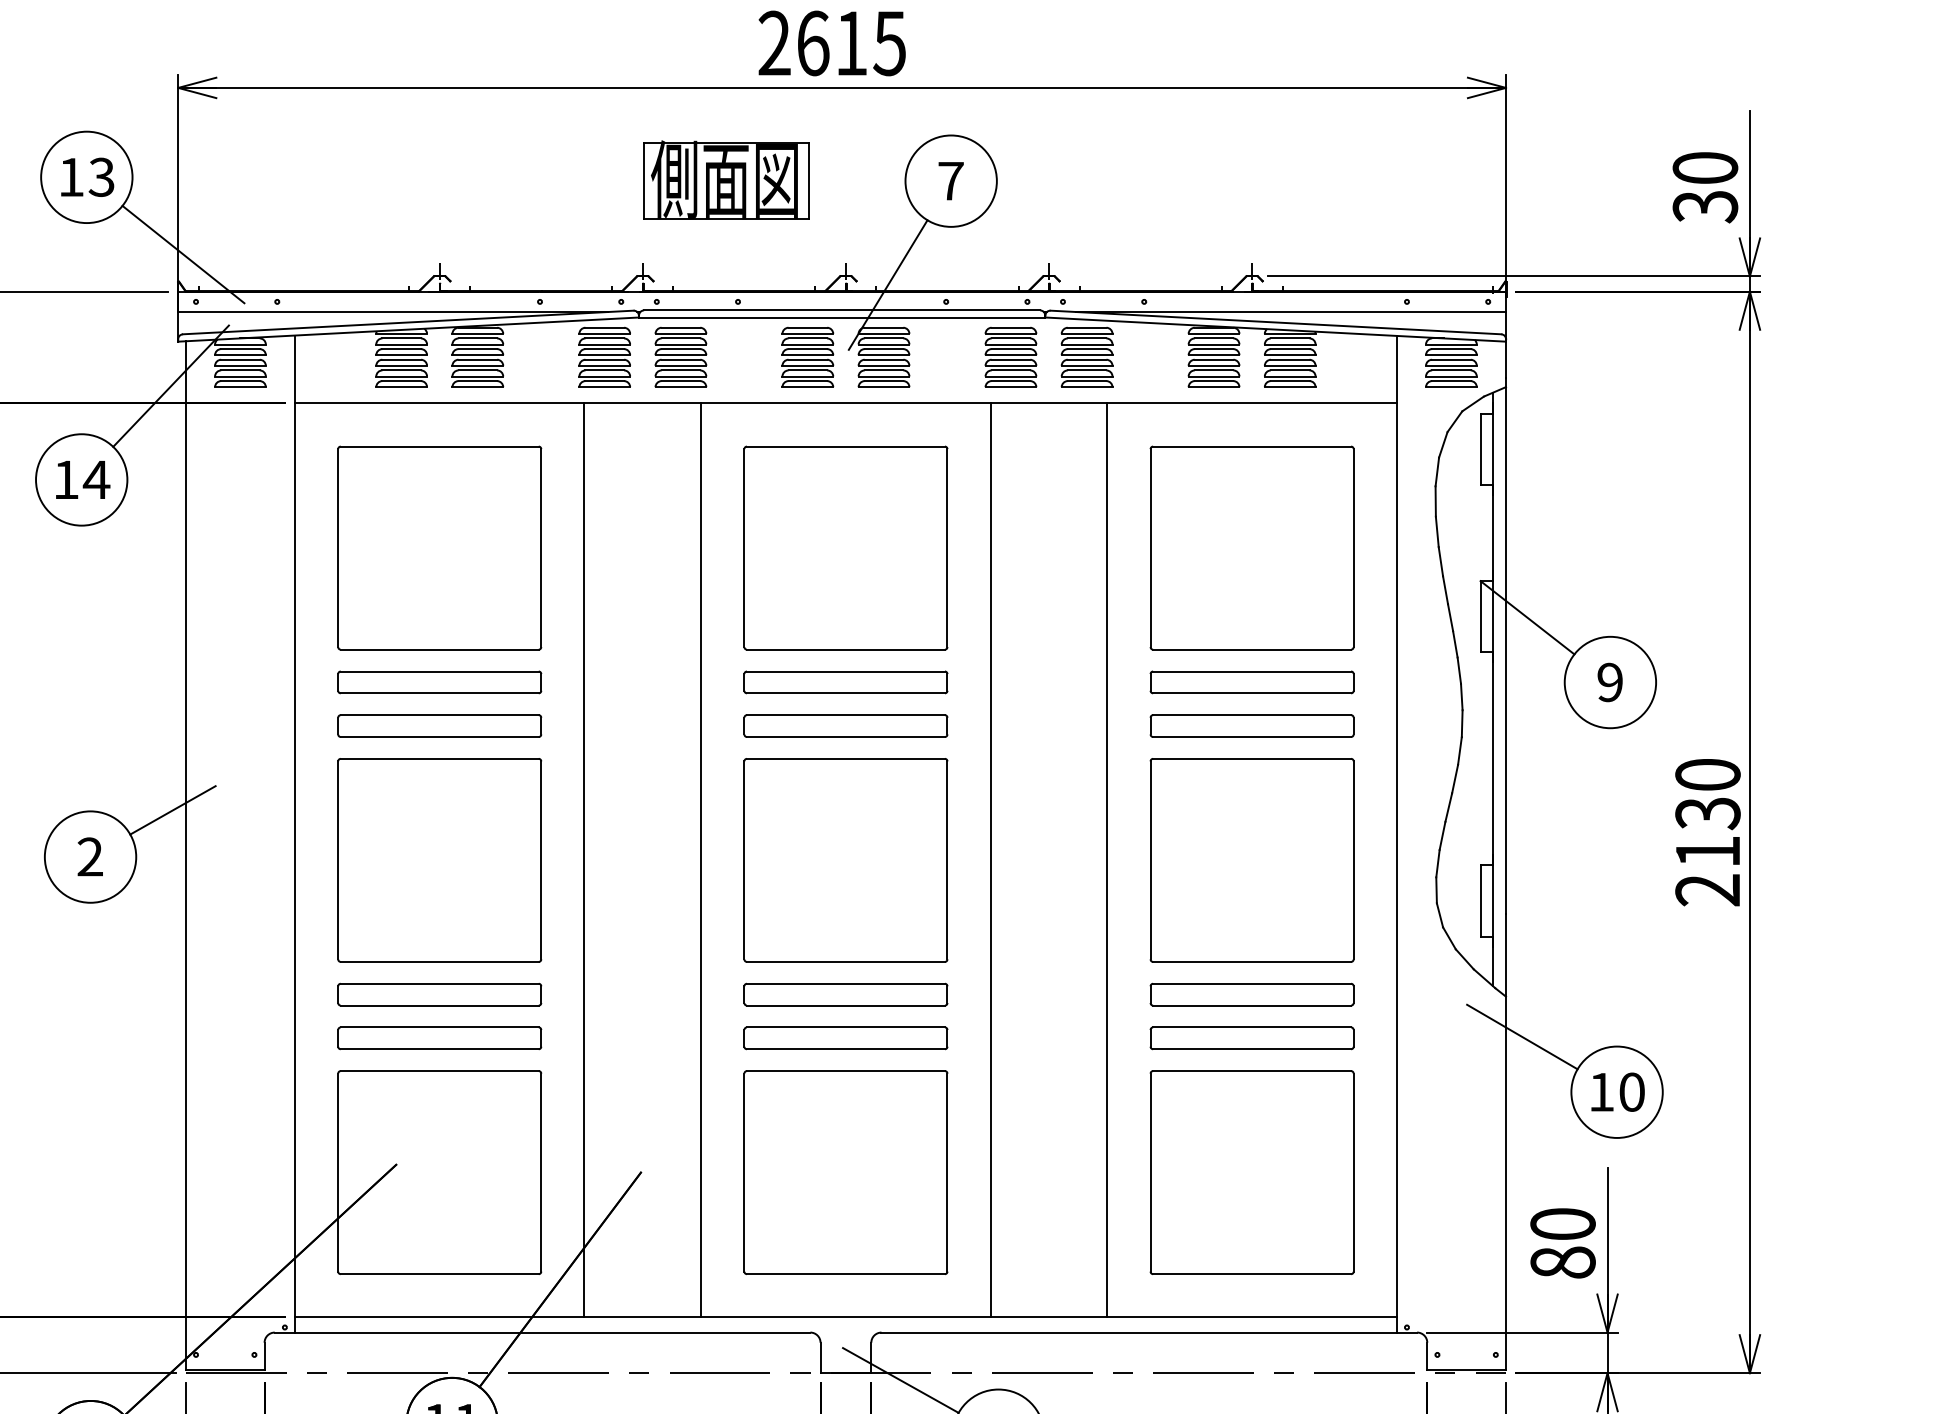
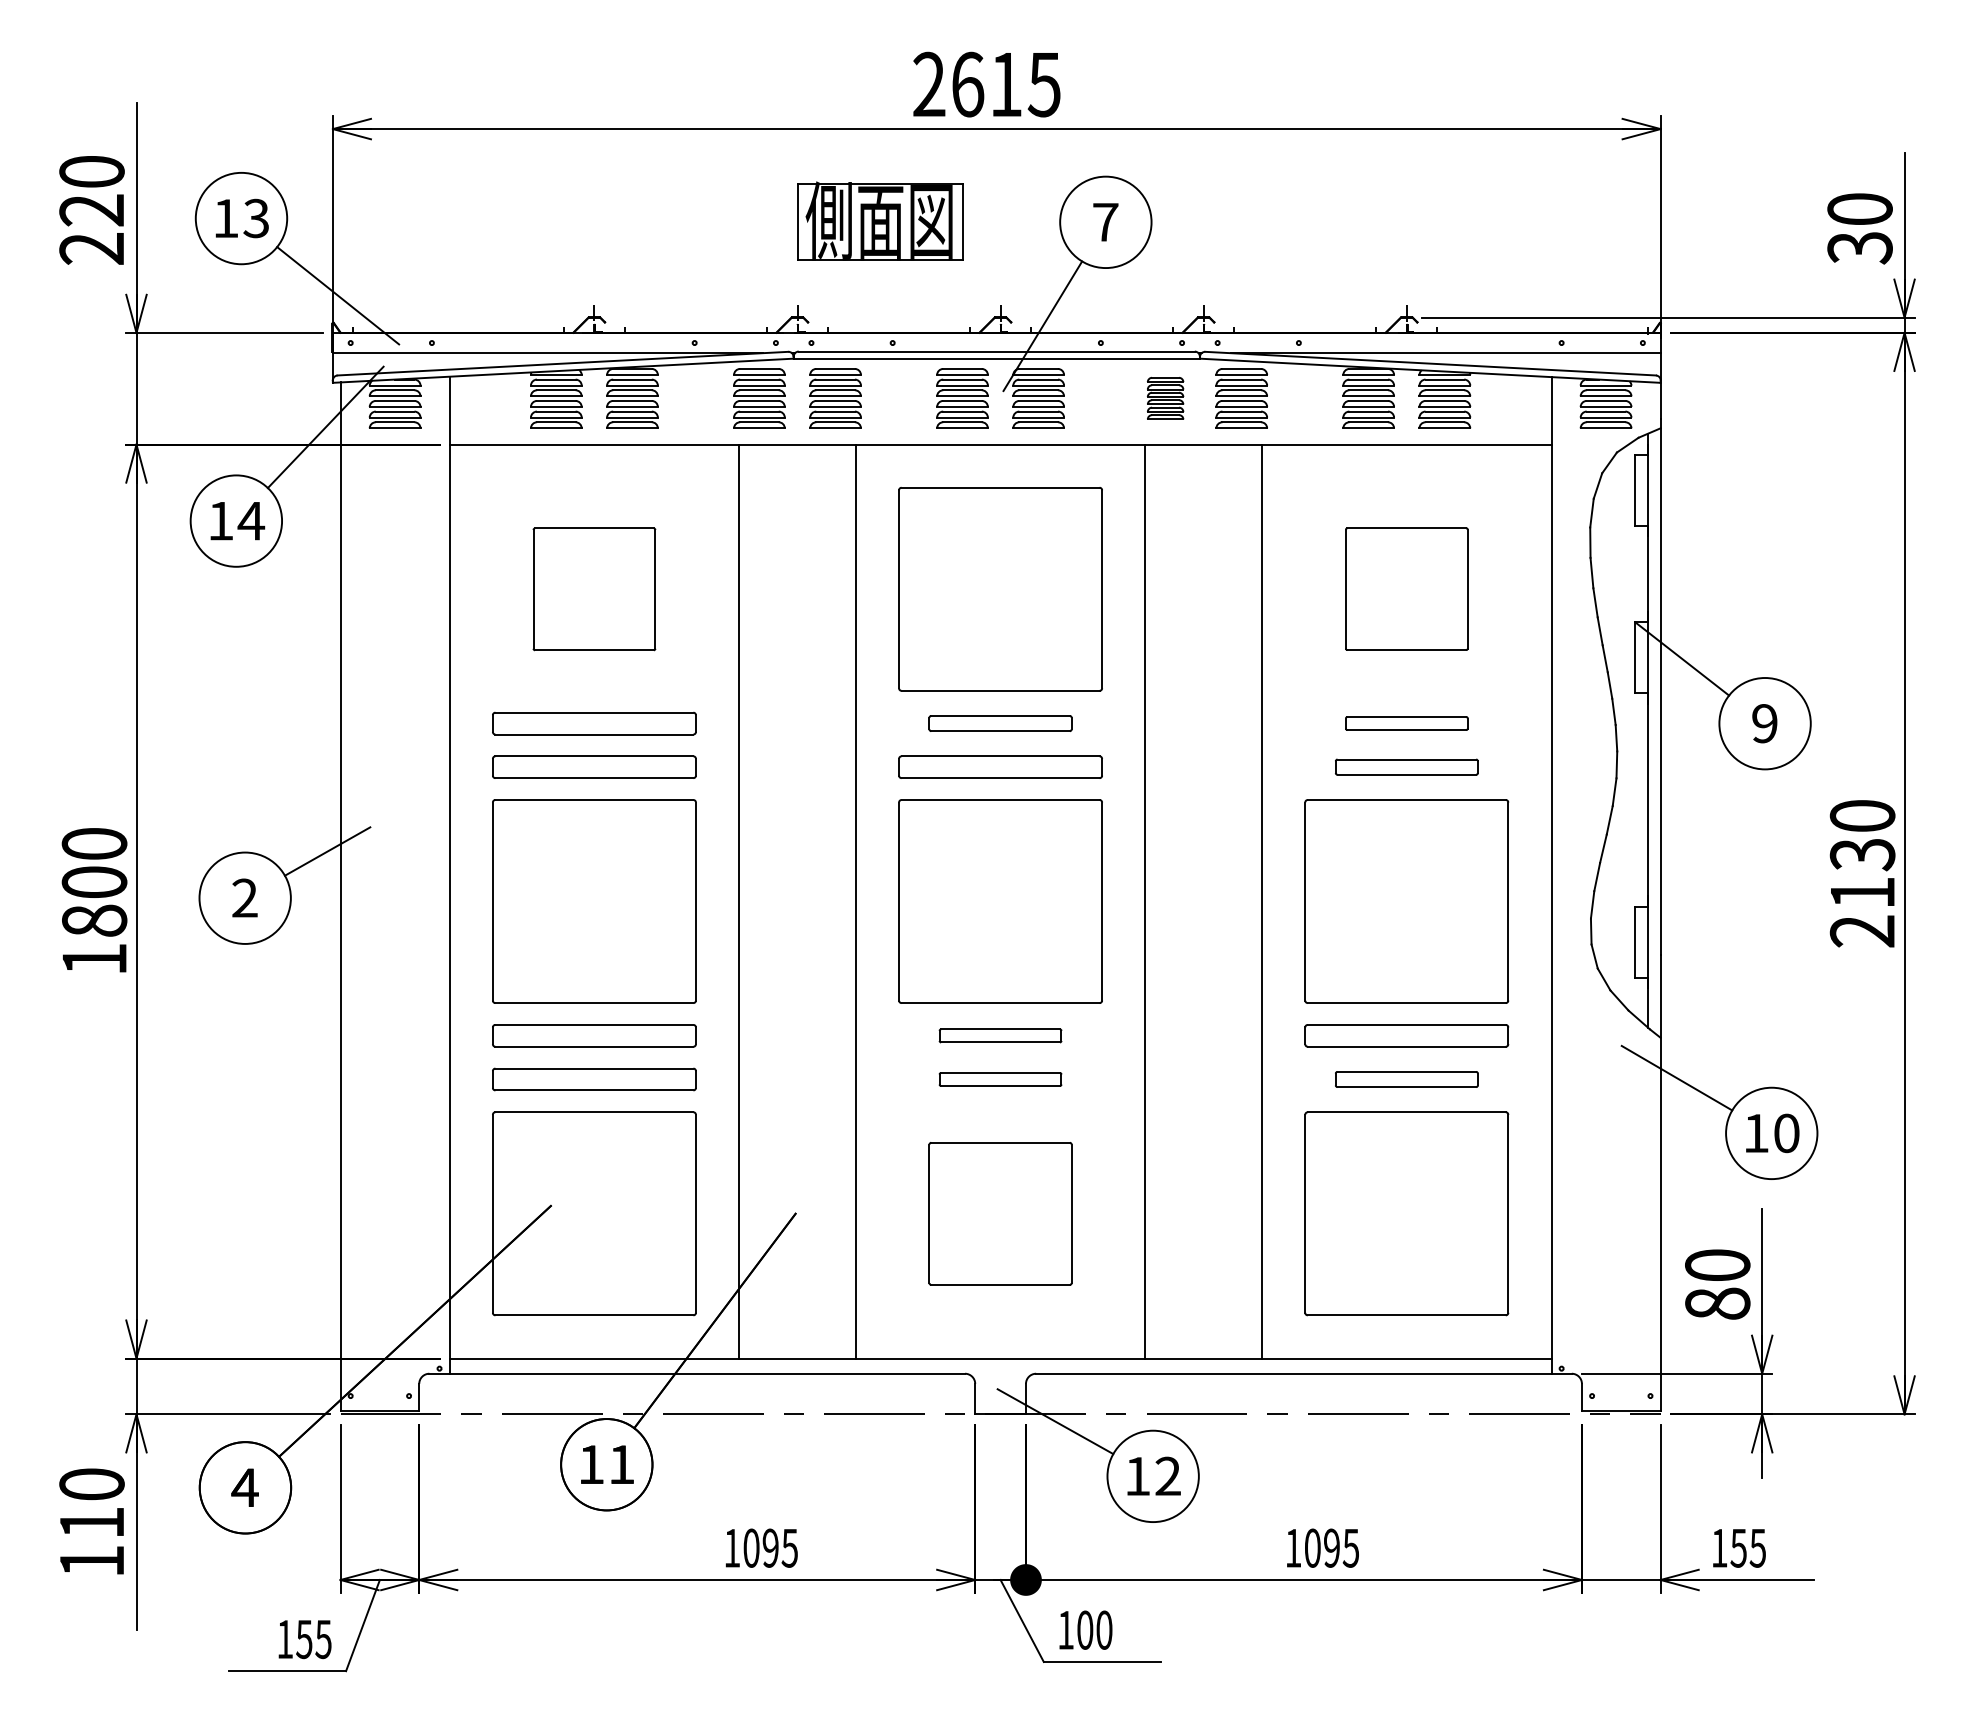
part: (1010, 357) -> (1165, 398), size x0.7
part: (1251, 547) -> (1406, 588), size x0.6
part: (439, 548) -> (594, 589), size x0.6
part: (845, 682) -> (1000, 723), size x0.7
part: (1251, 682) -> (1406, 723), size x0.6
part: (1251, 725) -> (1406, 766), size x0.7
part: (845, 994) -> (1000, 1035), size x0.6
part: (845, 1038) -> (1000, 1079), size x0.6
part: (1251, 1038) -> (1406, 1079), size x0.7
part: (845, 1172) -> (1000, 1213), size x0.7

